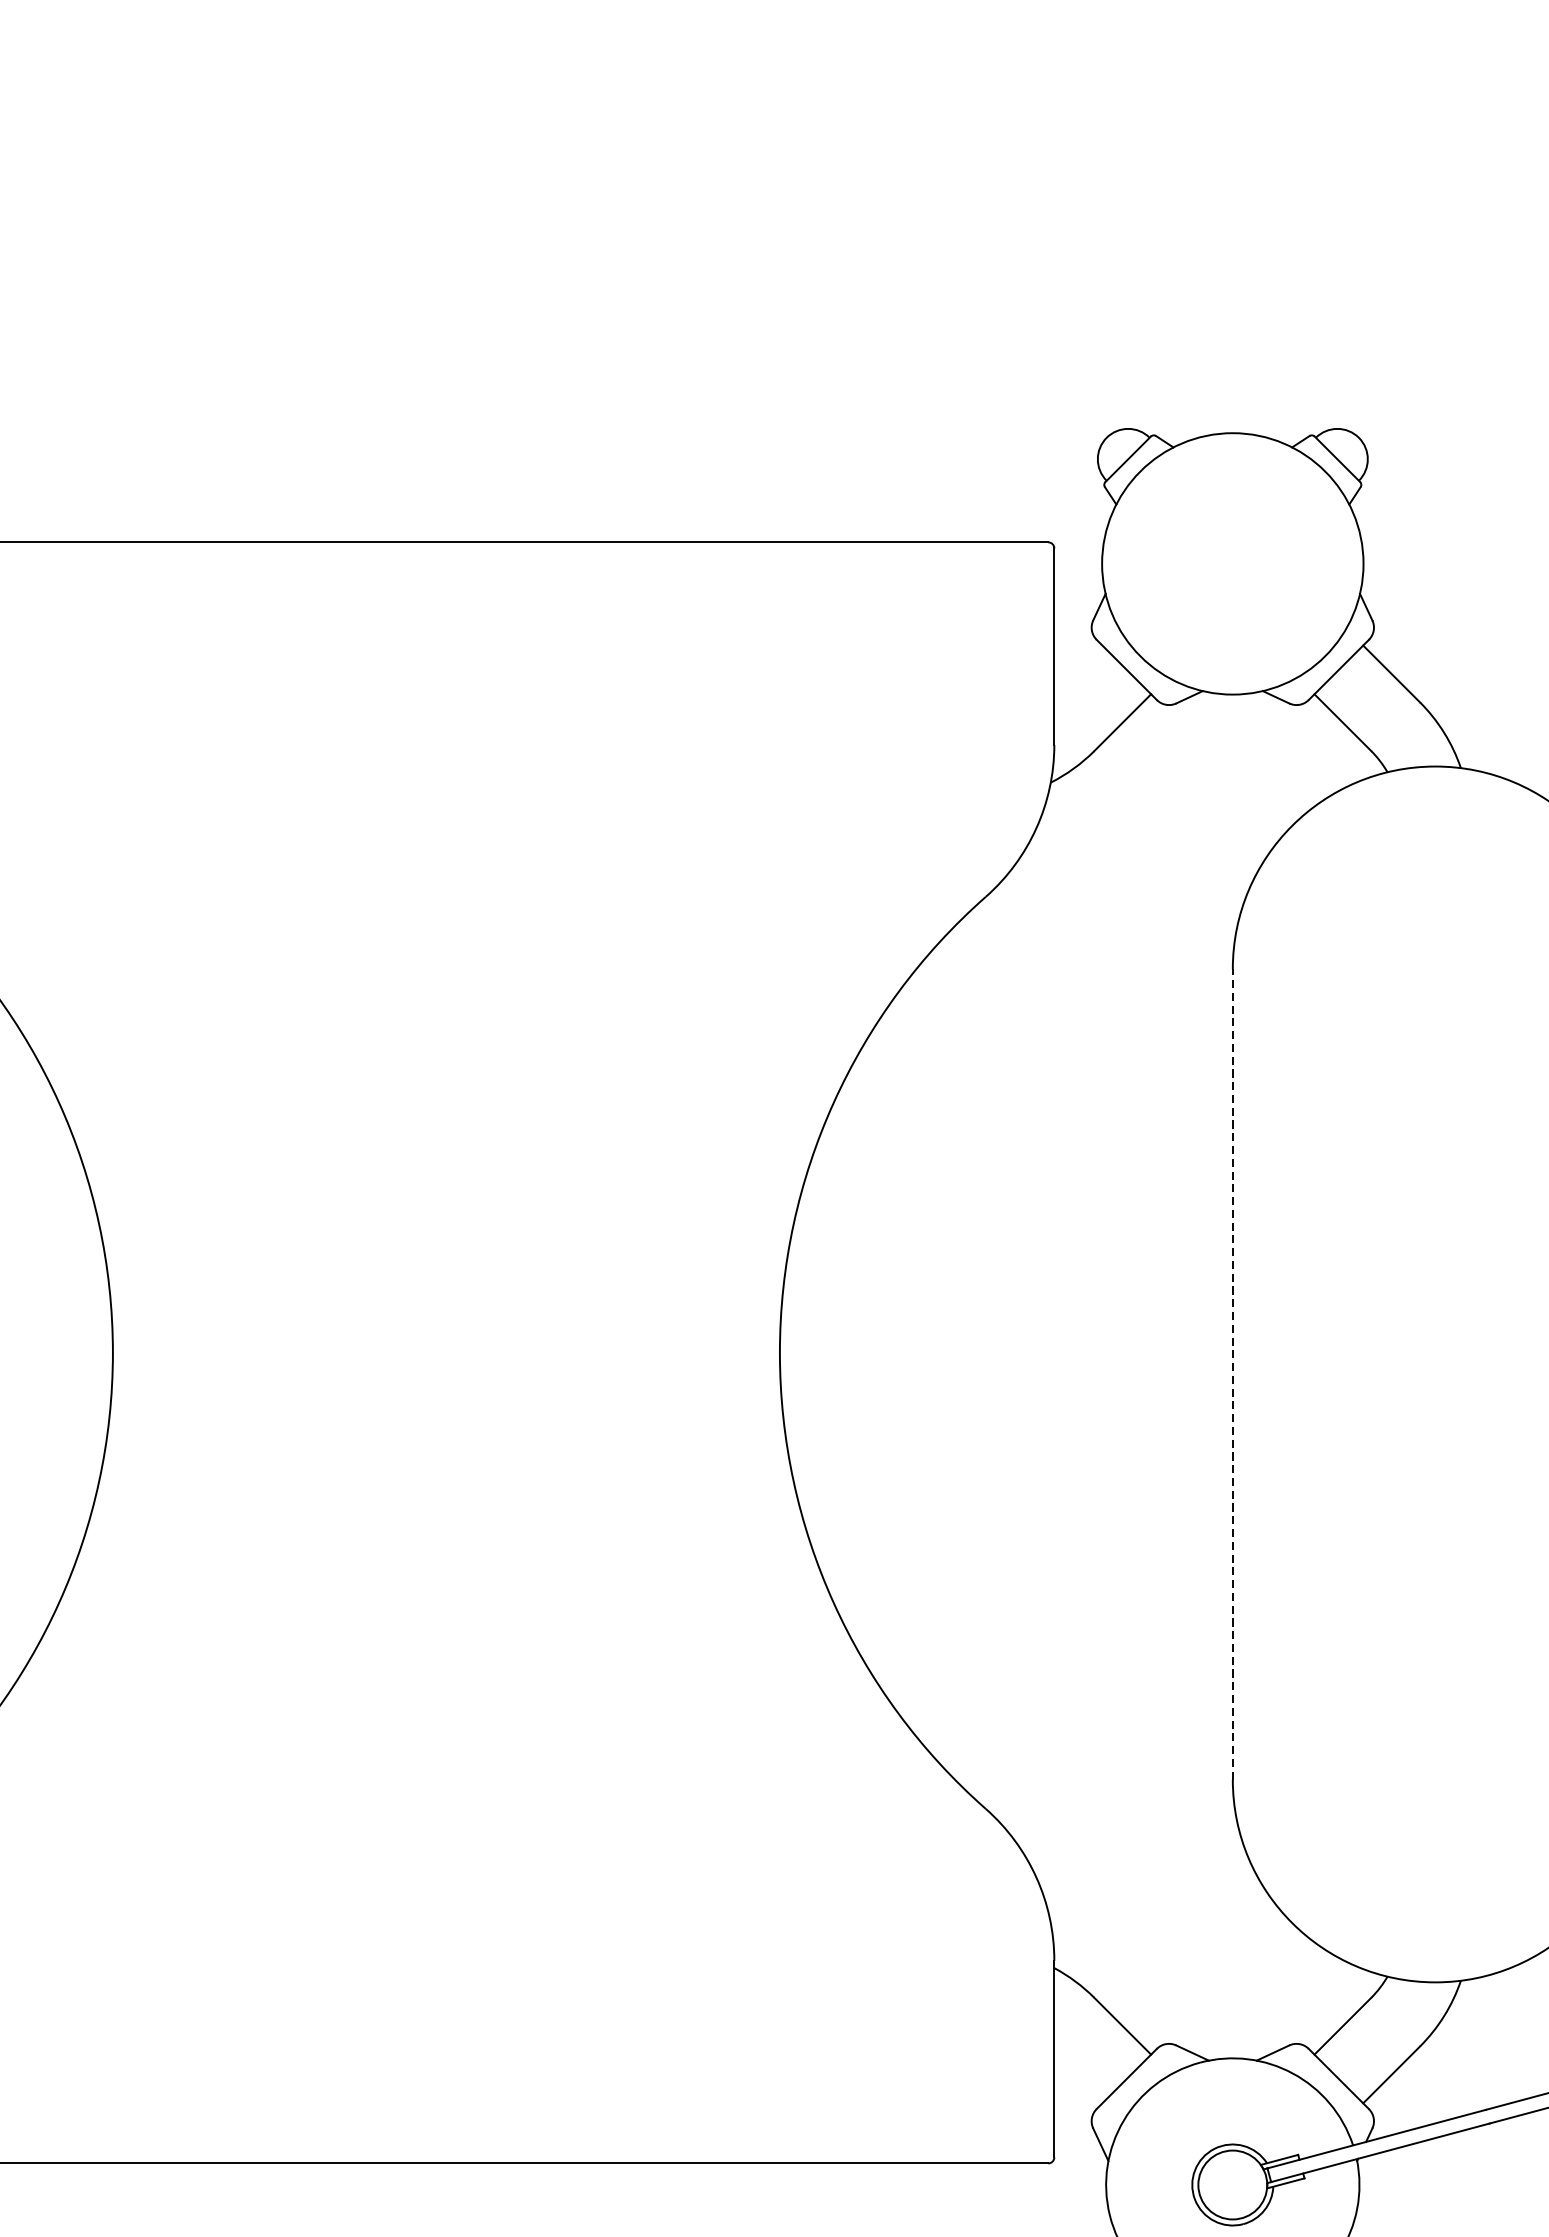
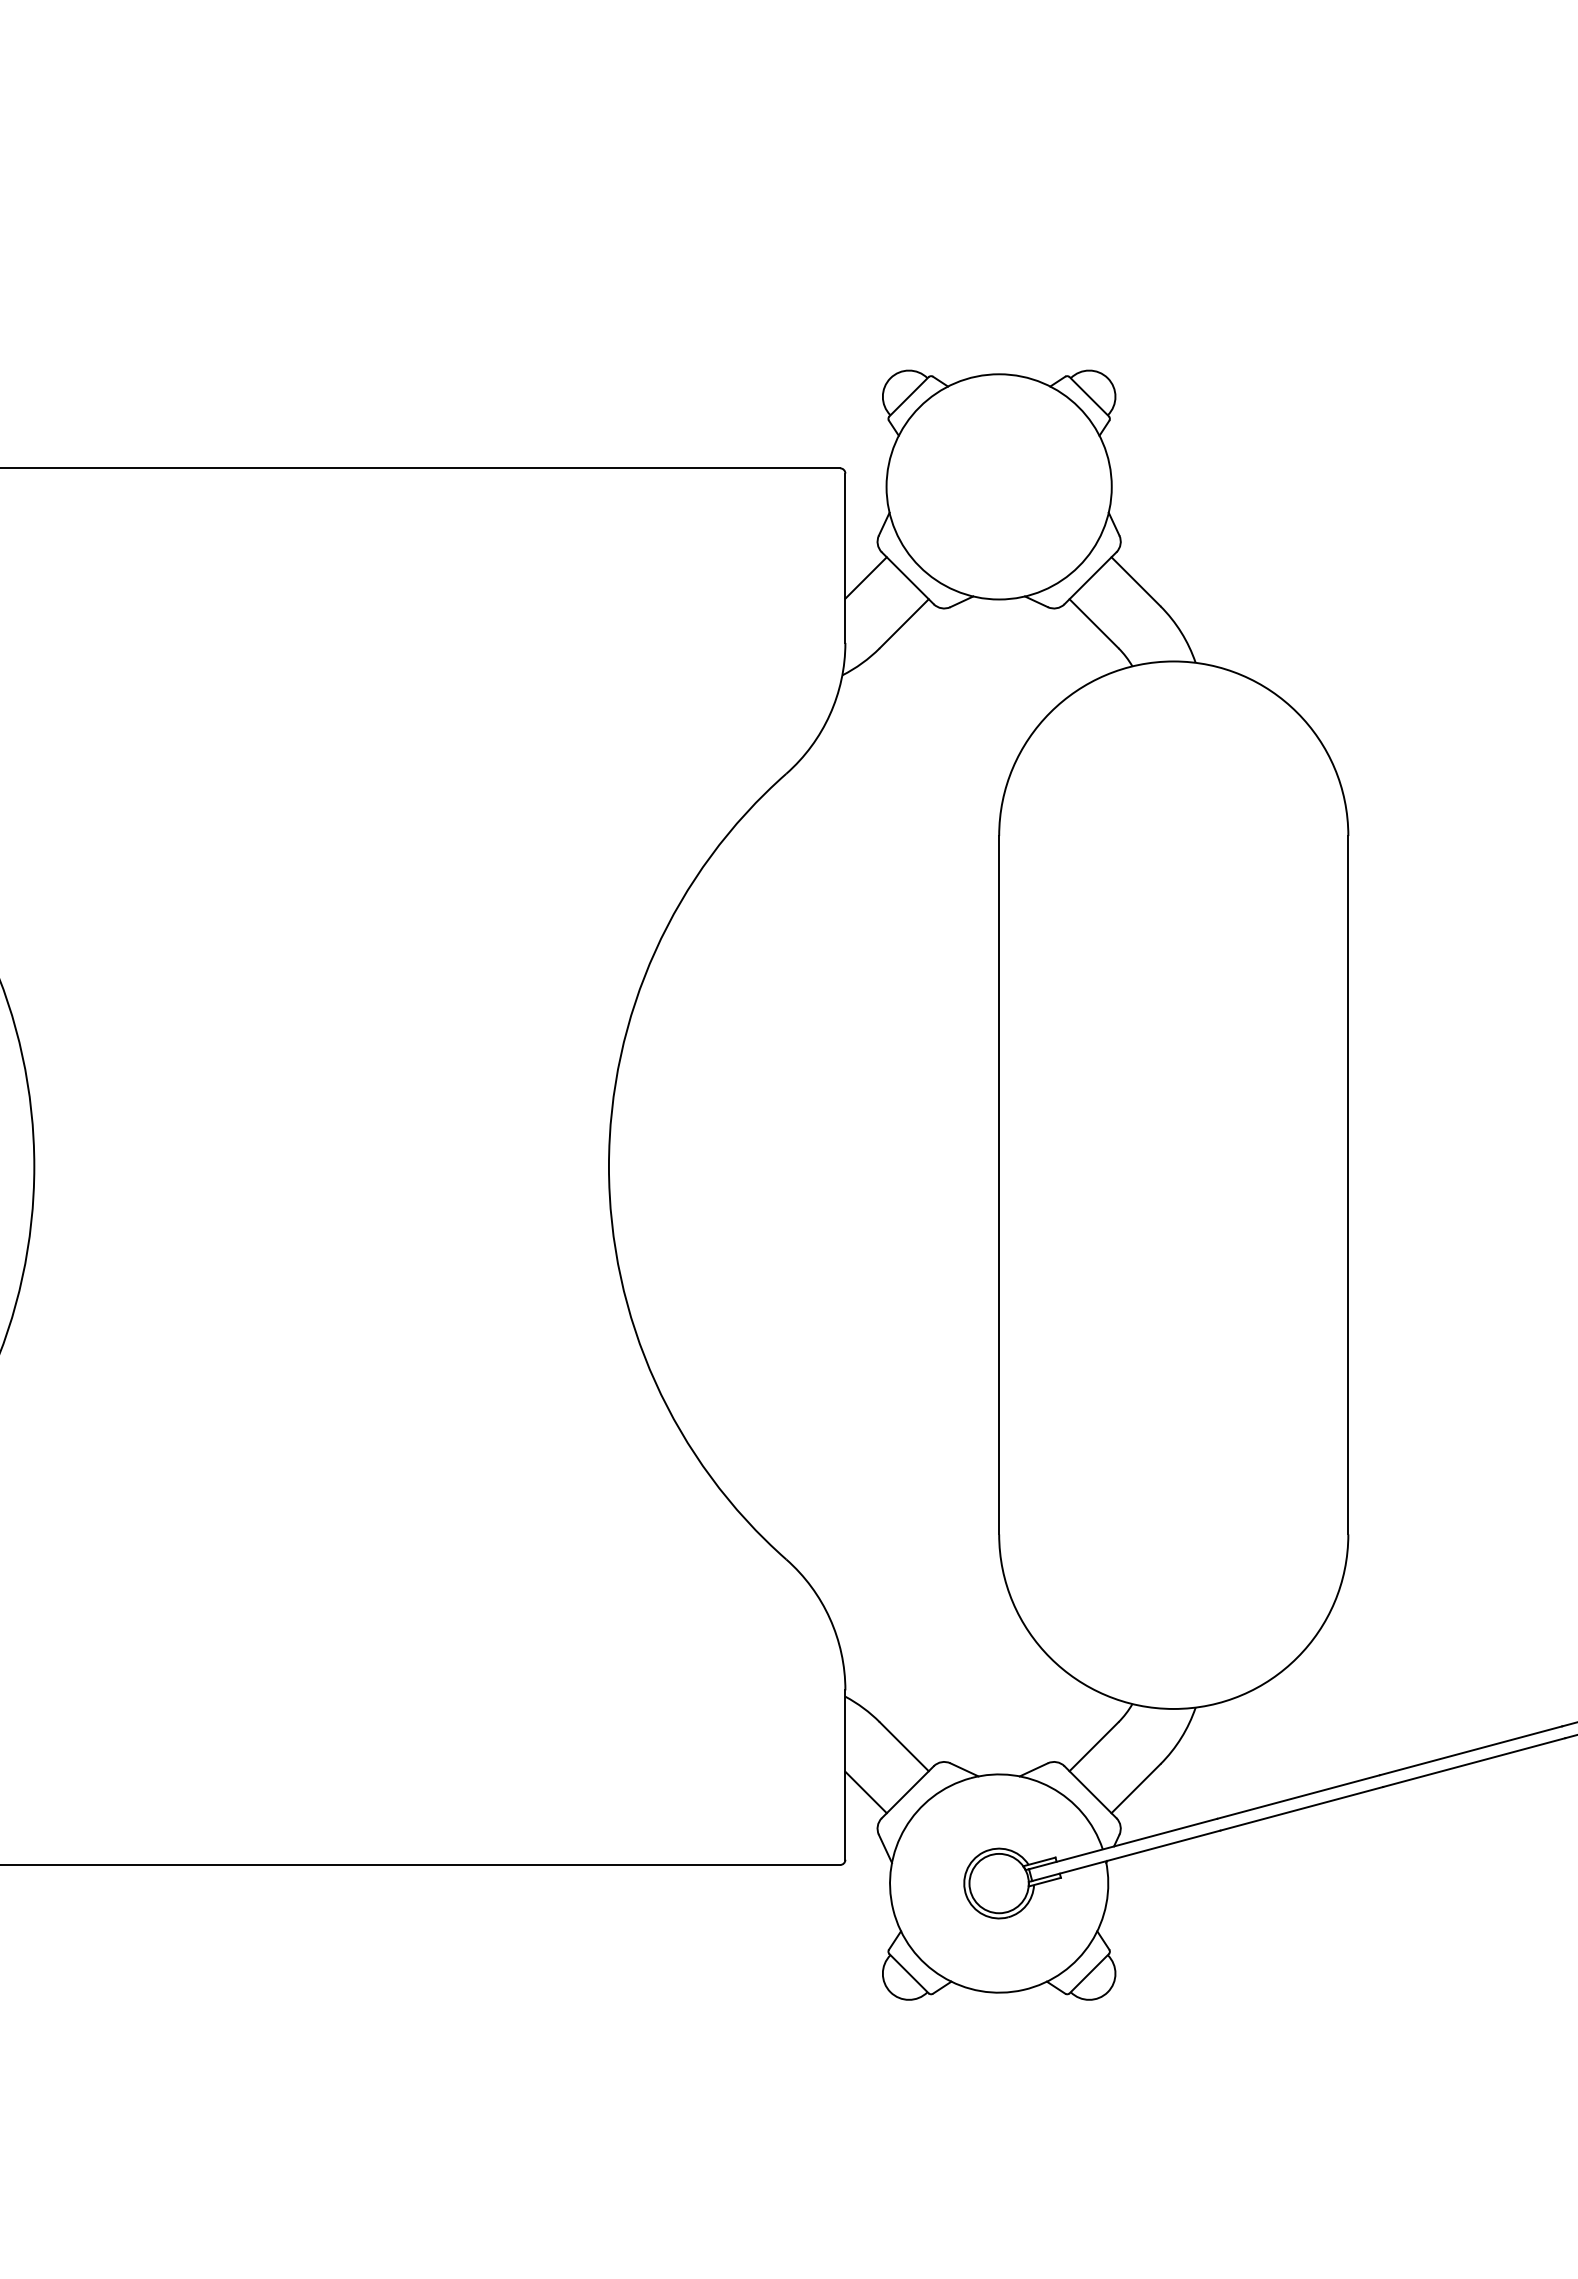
line: (1077, 669) -> (865, 577), added
line: (1233, 1373) -> (999, 1184), dashed -> solid
line: (1077, 2079) -> (865, 1792), added

